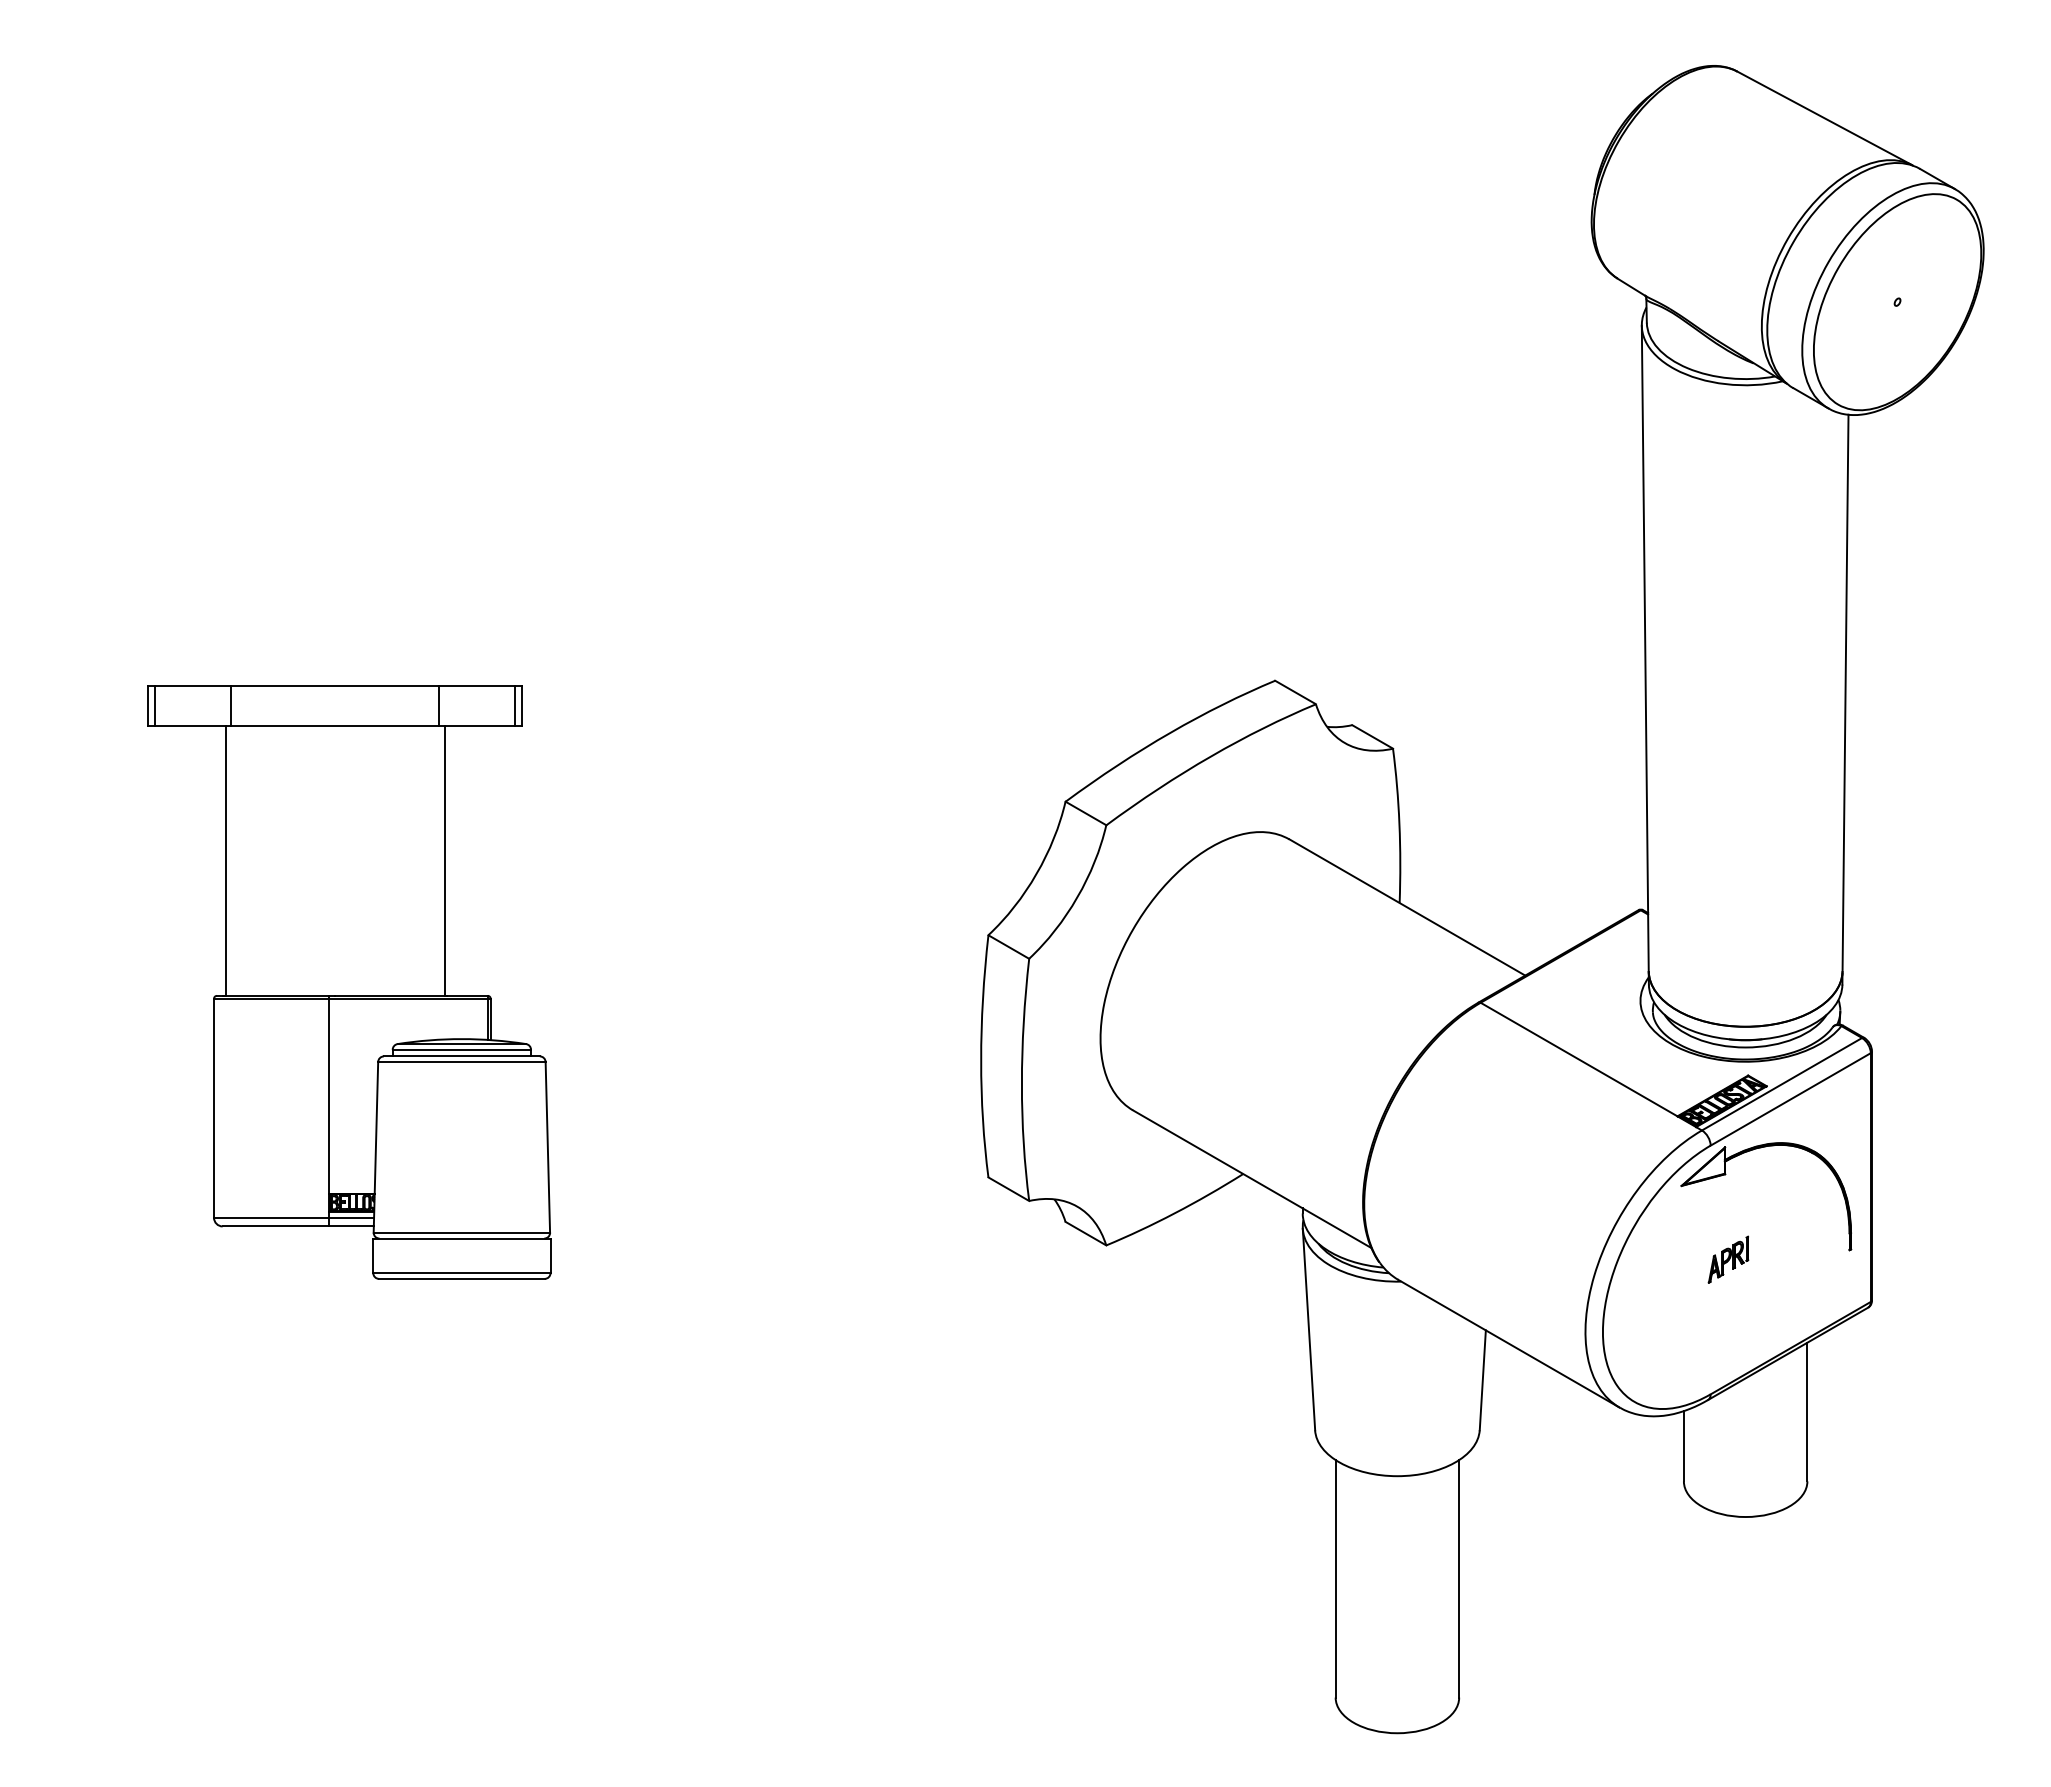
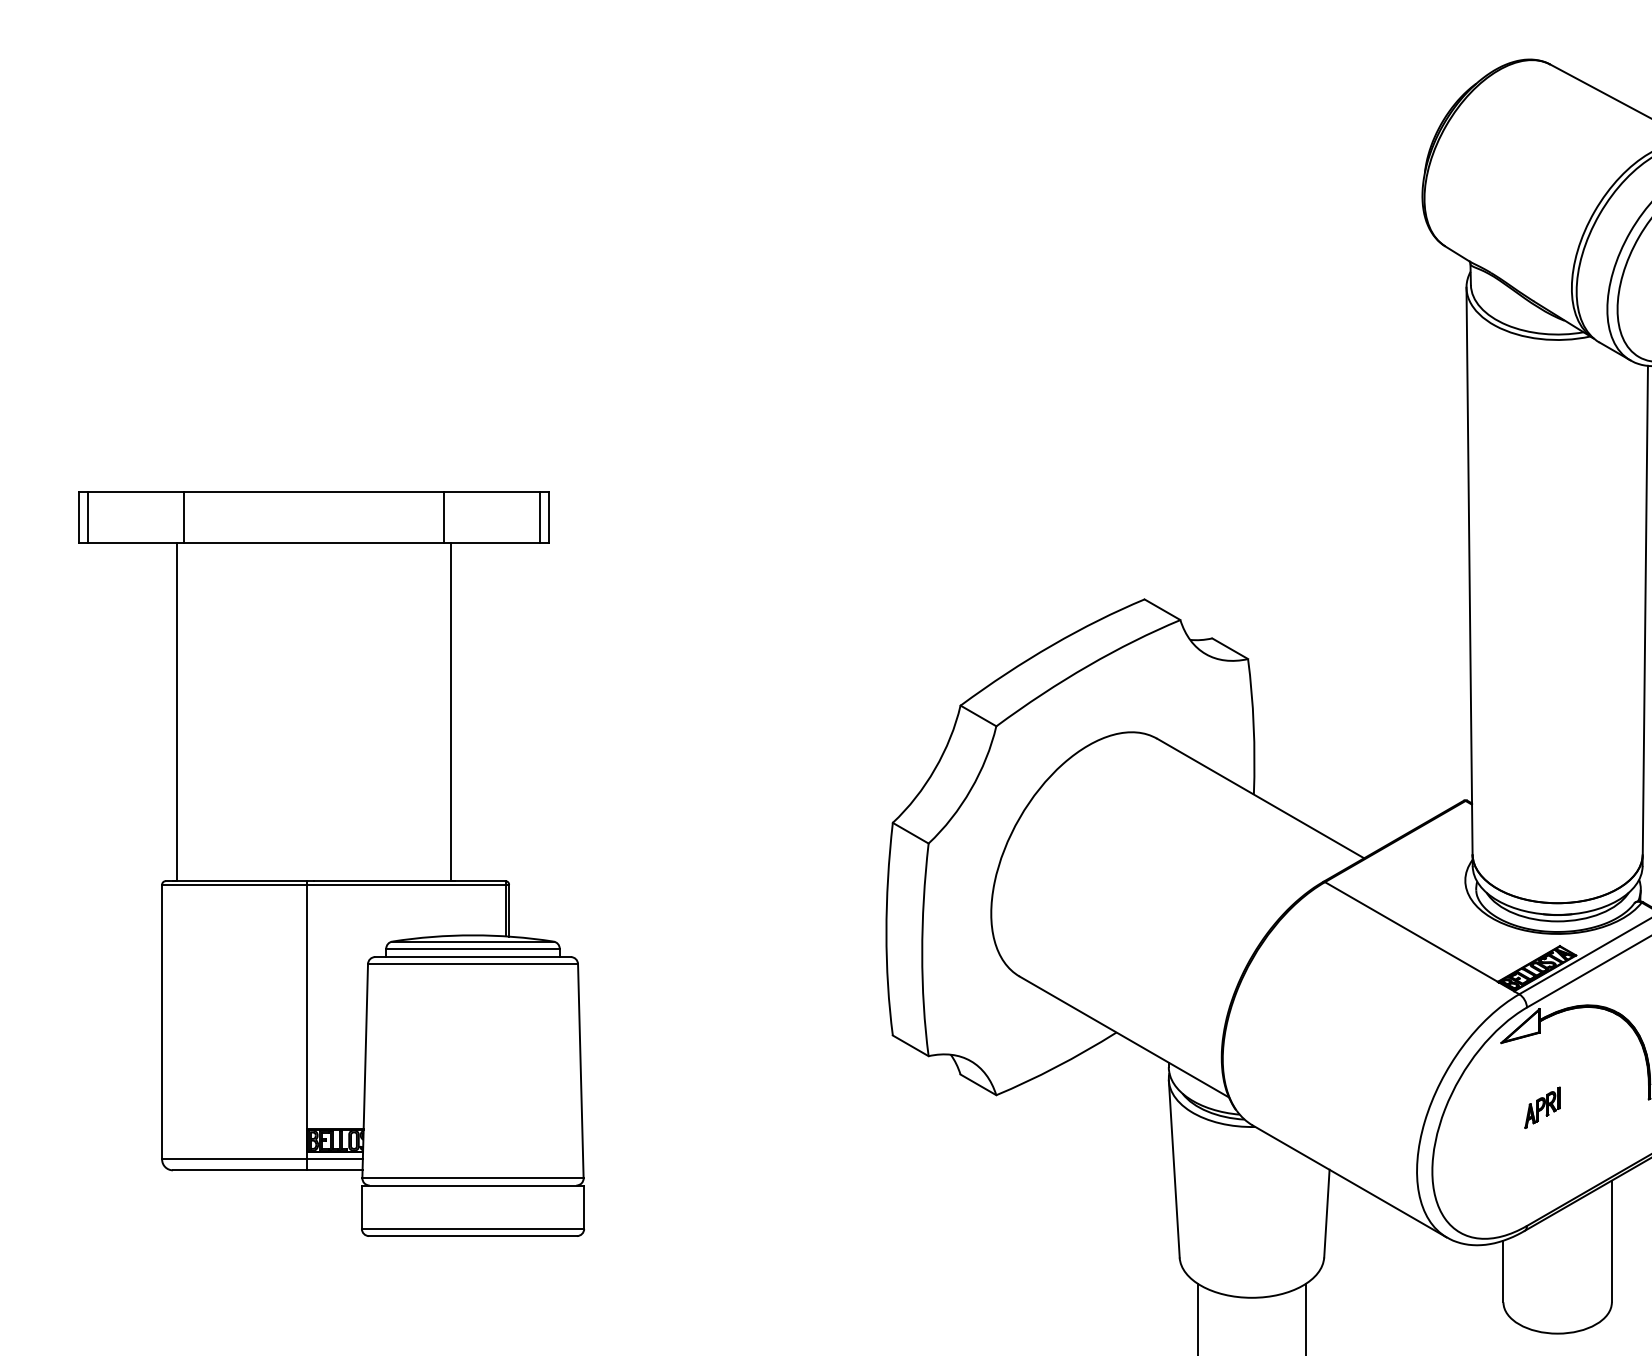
part: (348, 982) -> (330, 864), size x1.43

